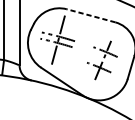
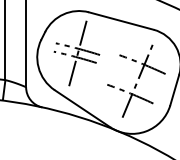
line: (91, 16) -> (121, 21), dashed -> solid
part: (102, 60) -> (136, 80), size x1.43

